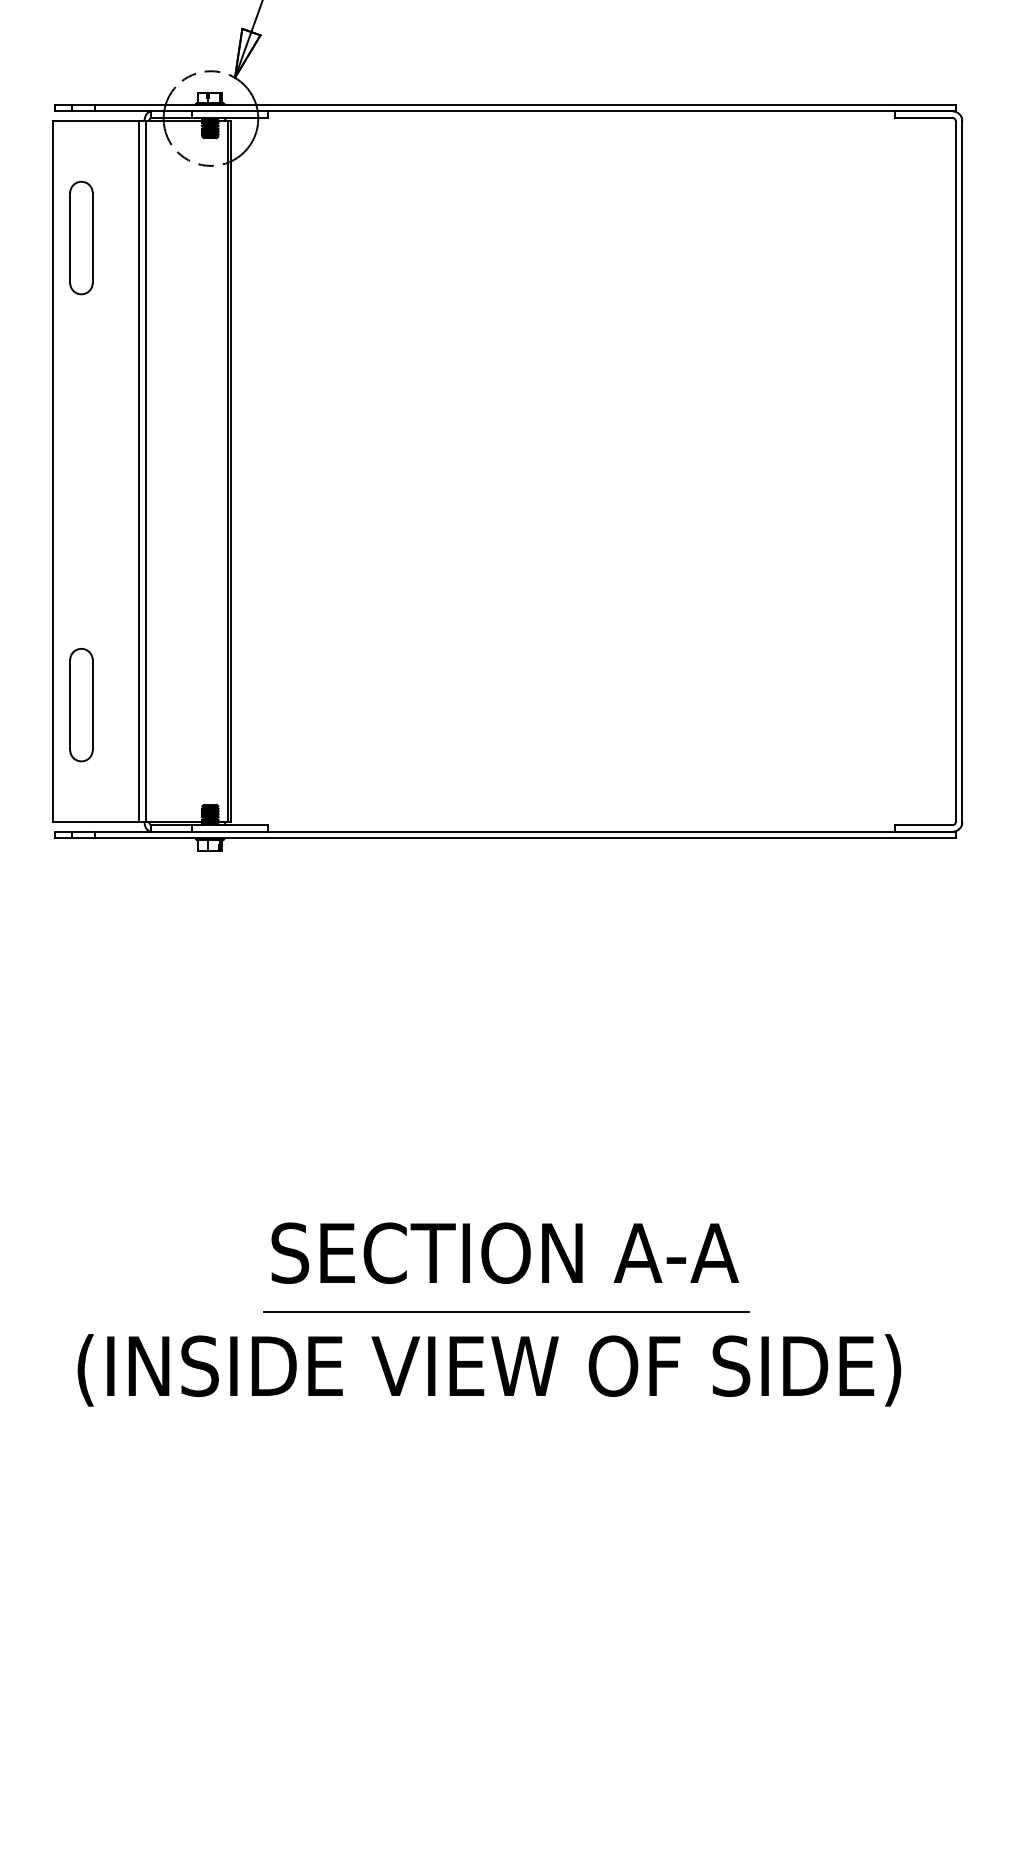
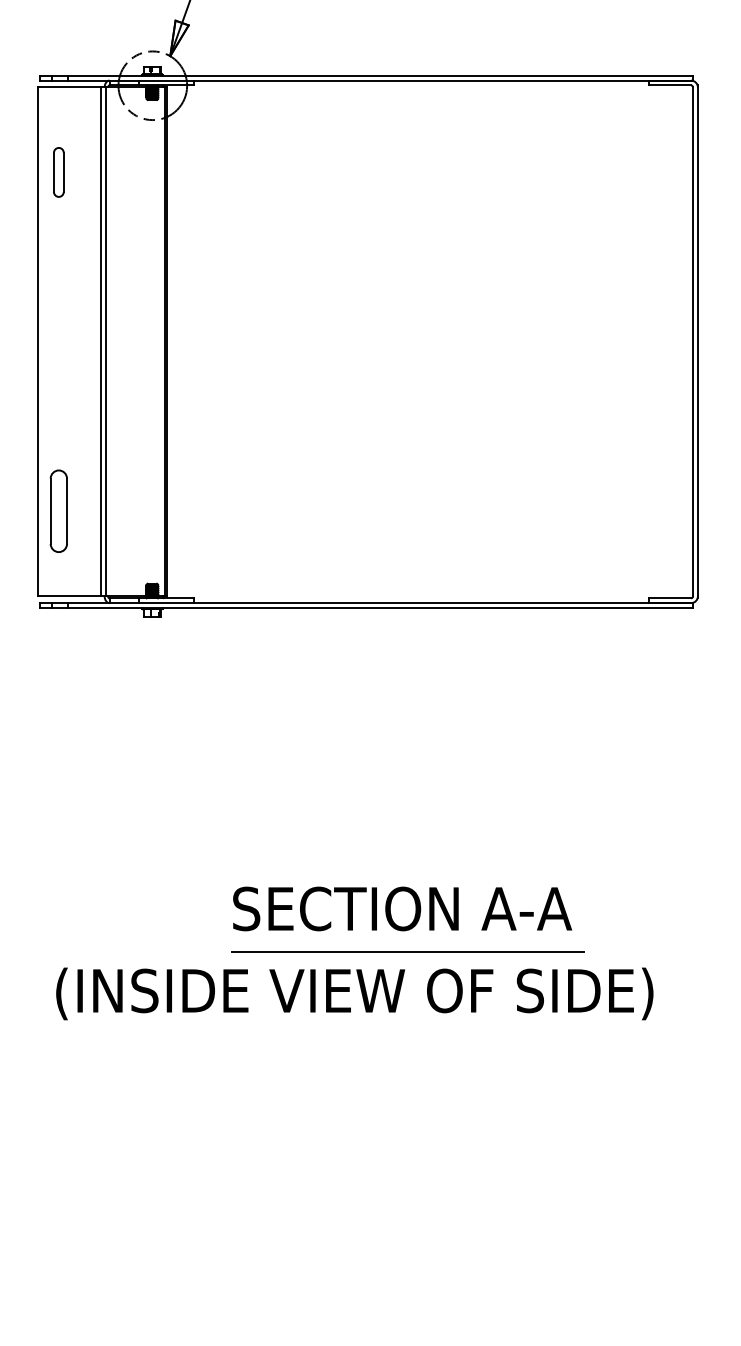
part: (81, 237) -> (58, 172), size x0.6
text: (504, 1252) -> (402, 908), moved
line: (506, 1311) -> (407, 951), moved

